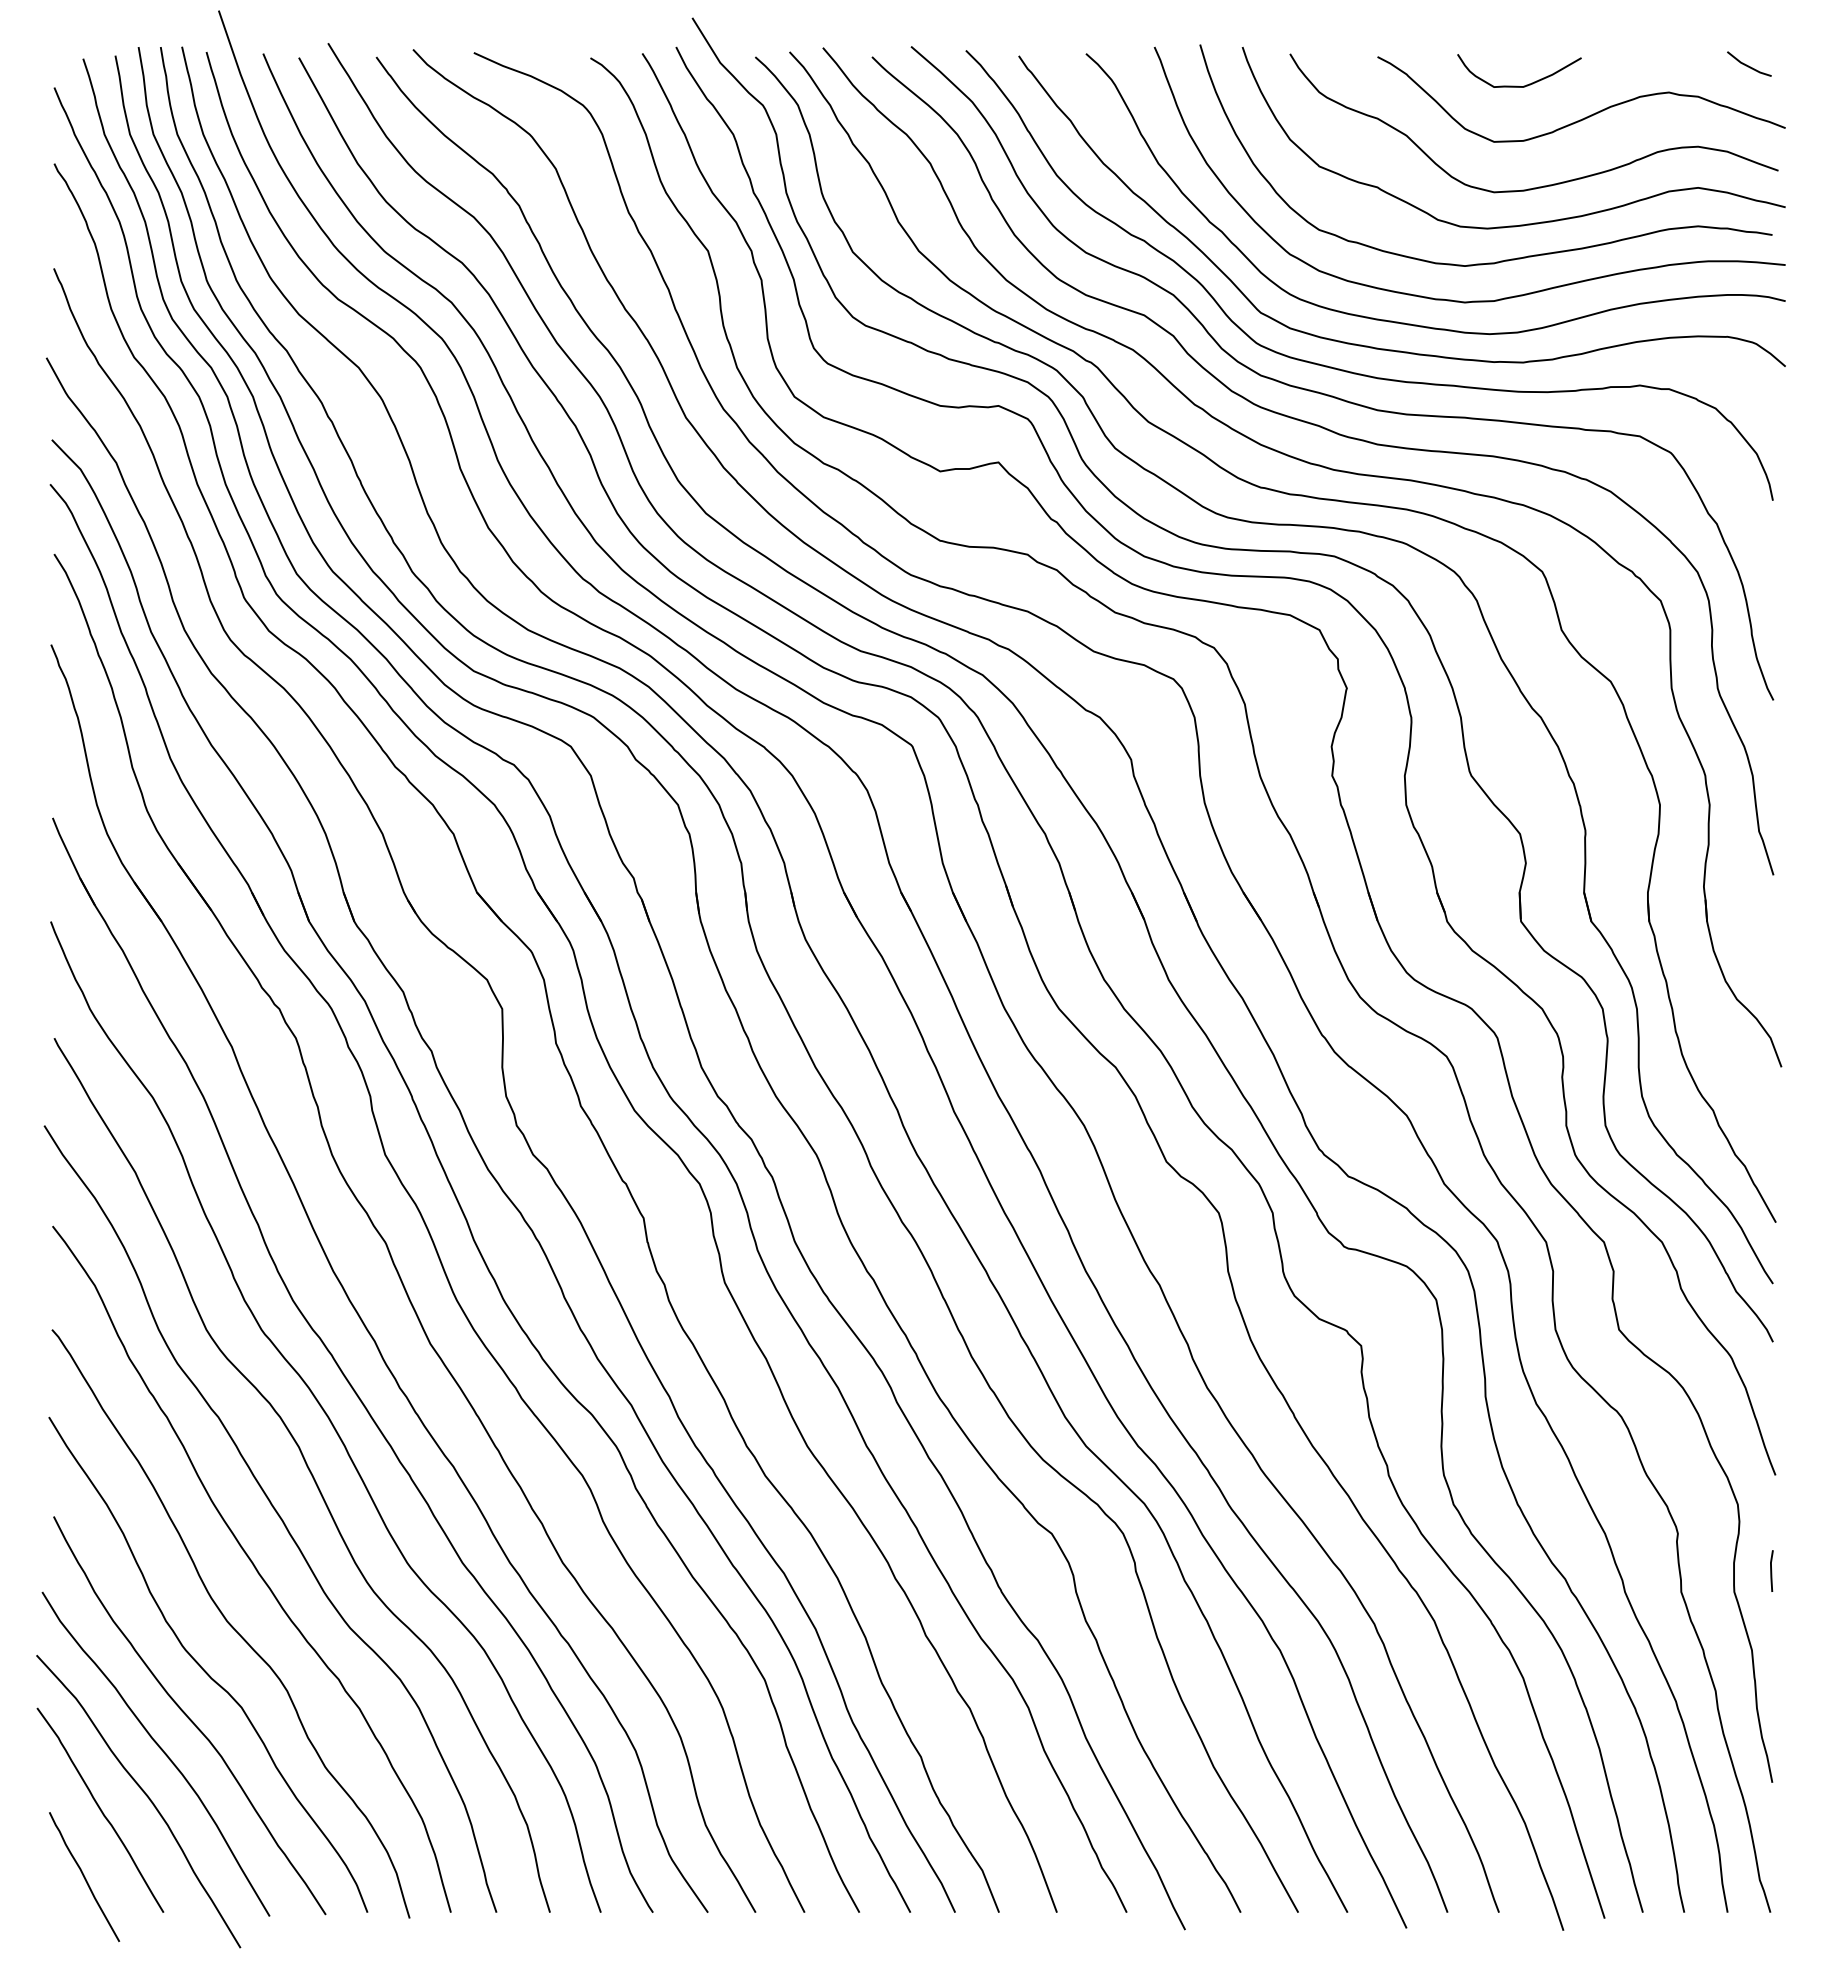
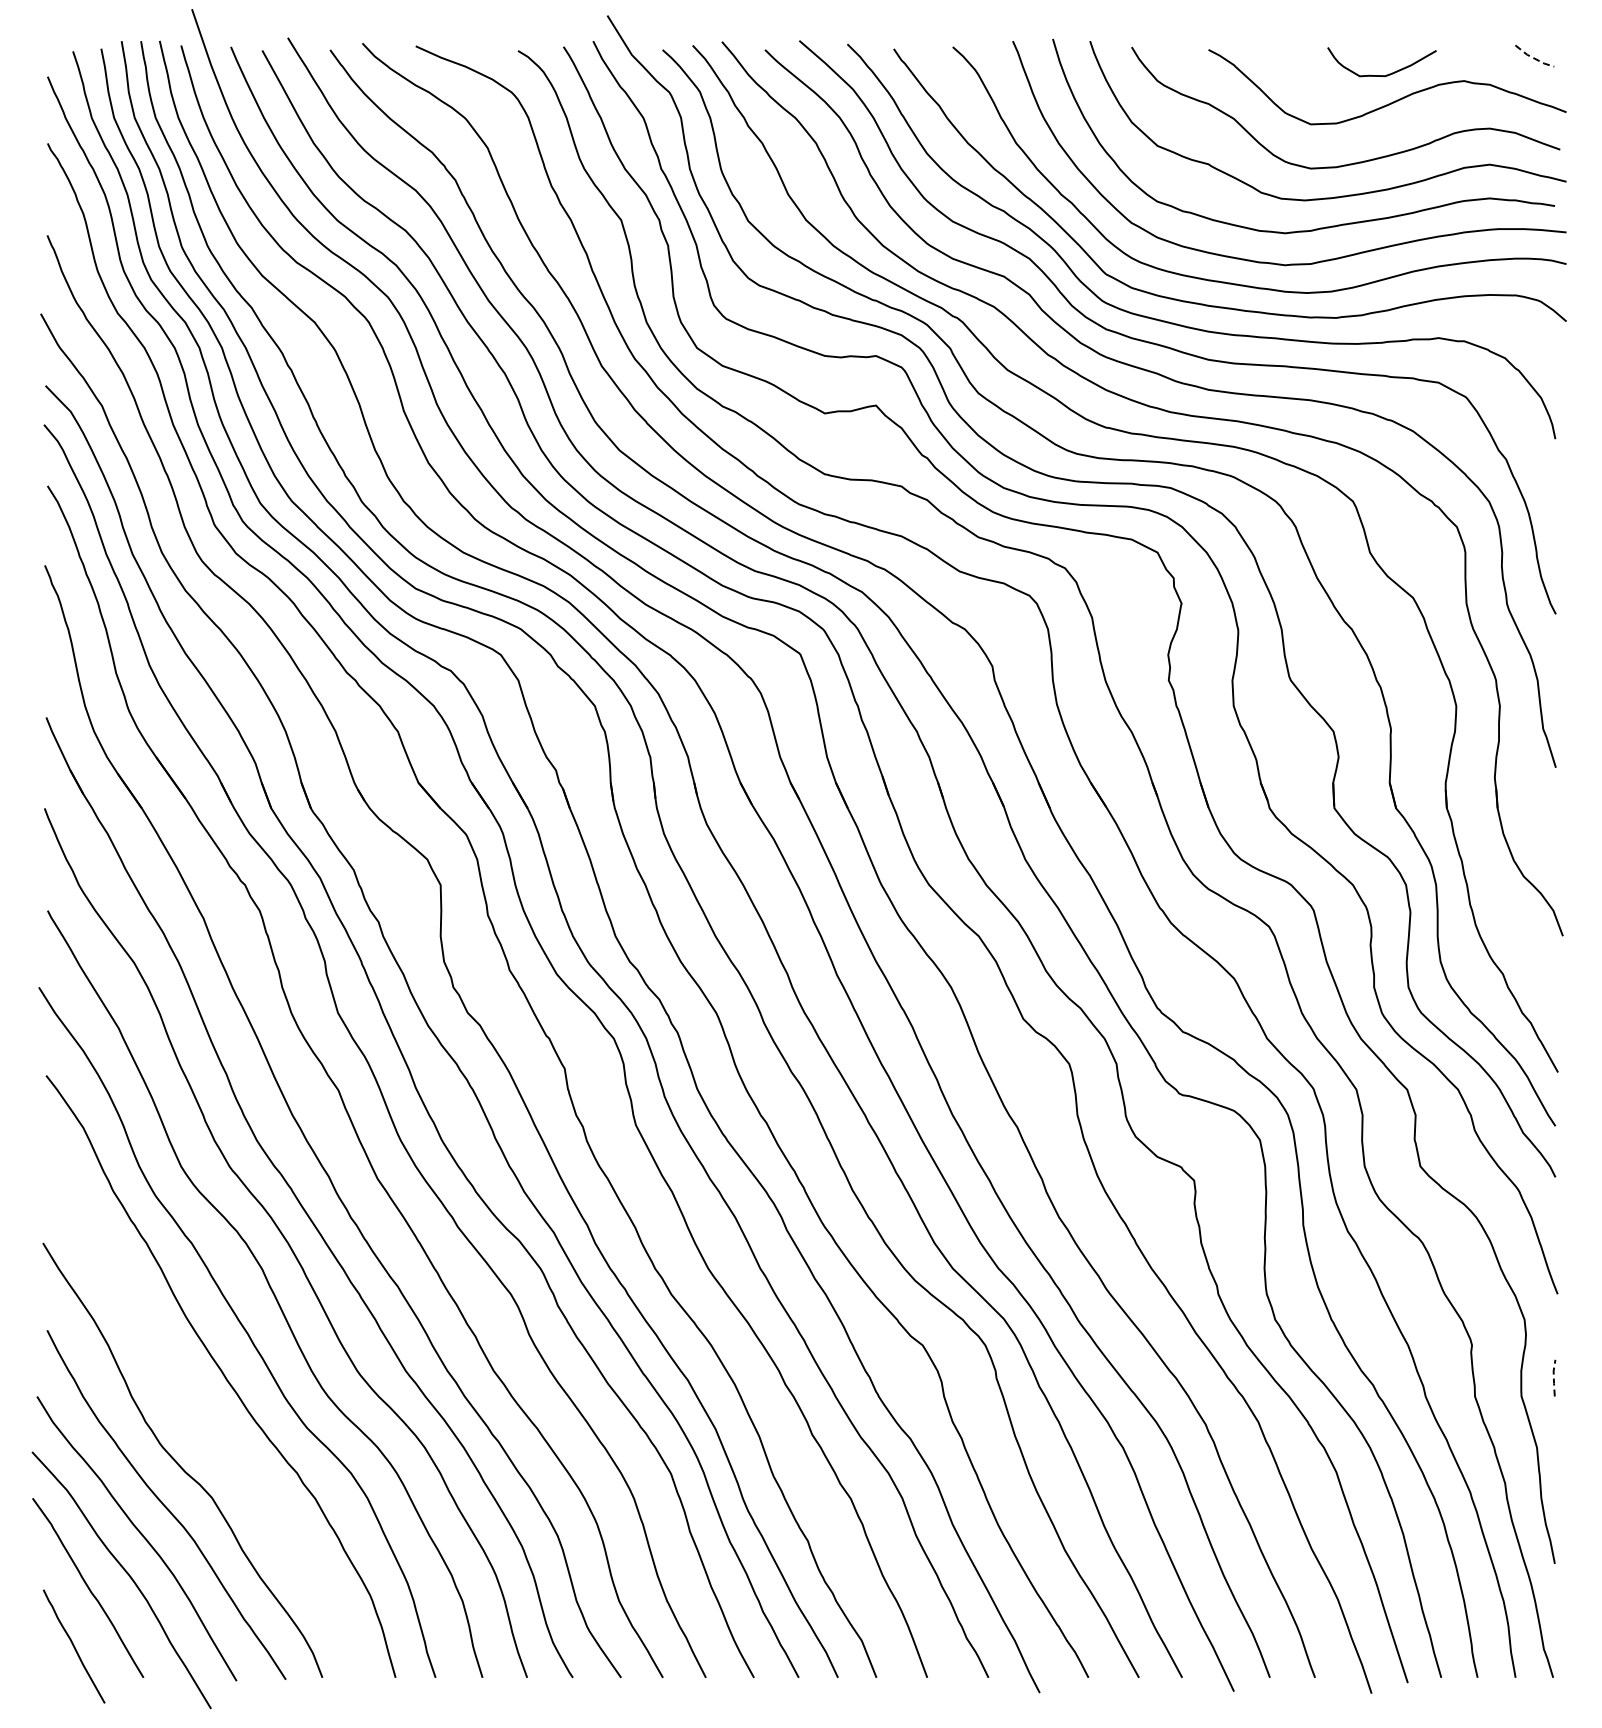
line: (1747, 66) -> (1533, 58), solid -> dashed
curve: (1524, 85) -> (1386, 74), moved
line: (1770, 1570) -> (1553, 1377), solid -> dashed
curve: (230, 1623) -> (202, 1424), removed

